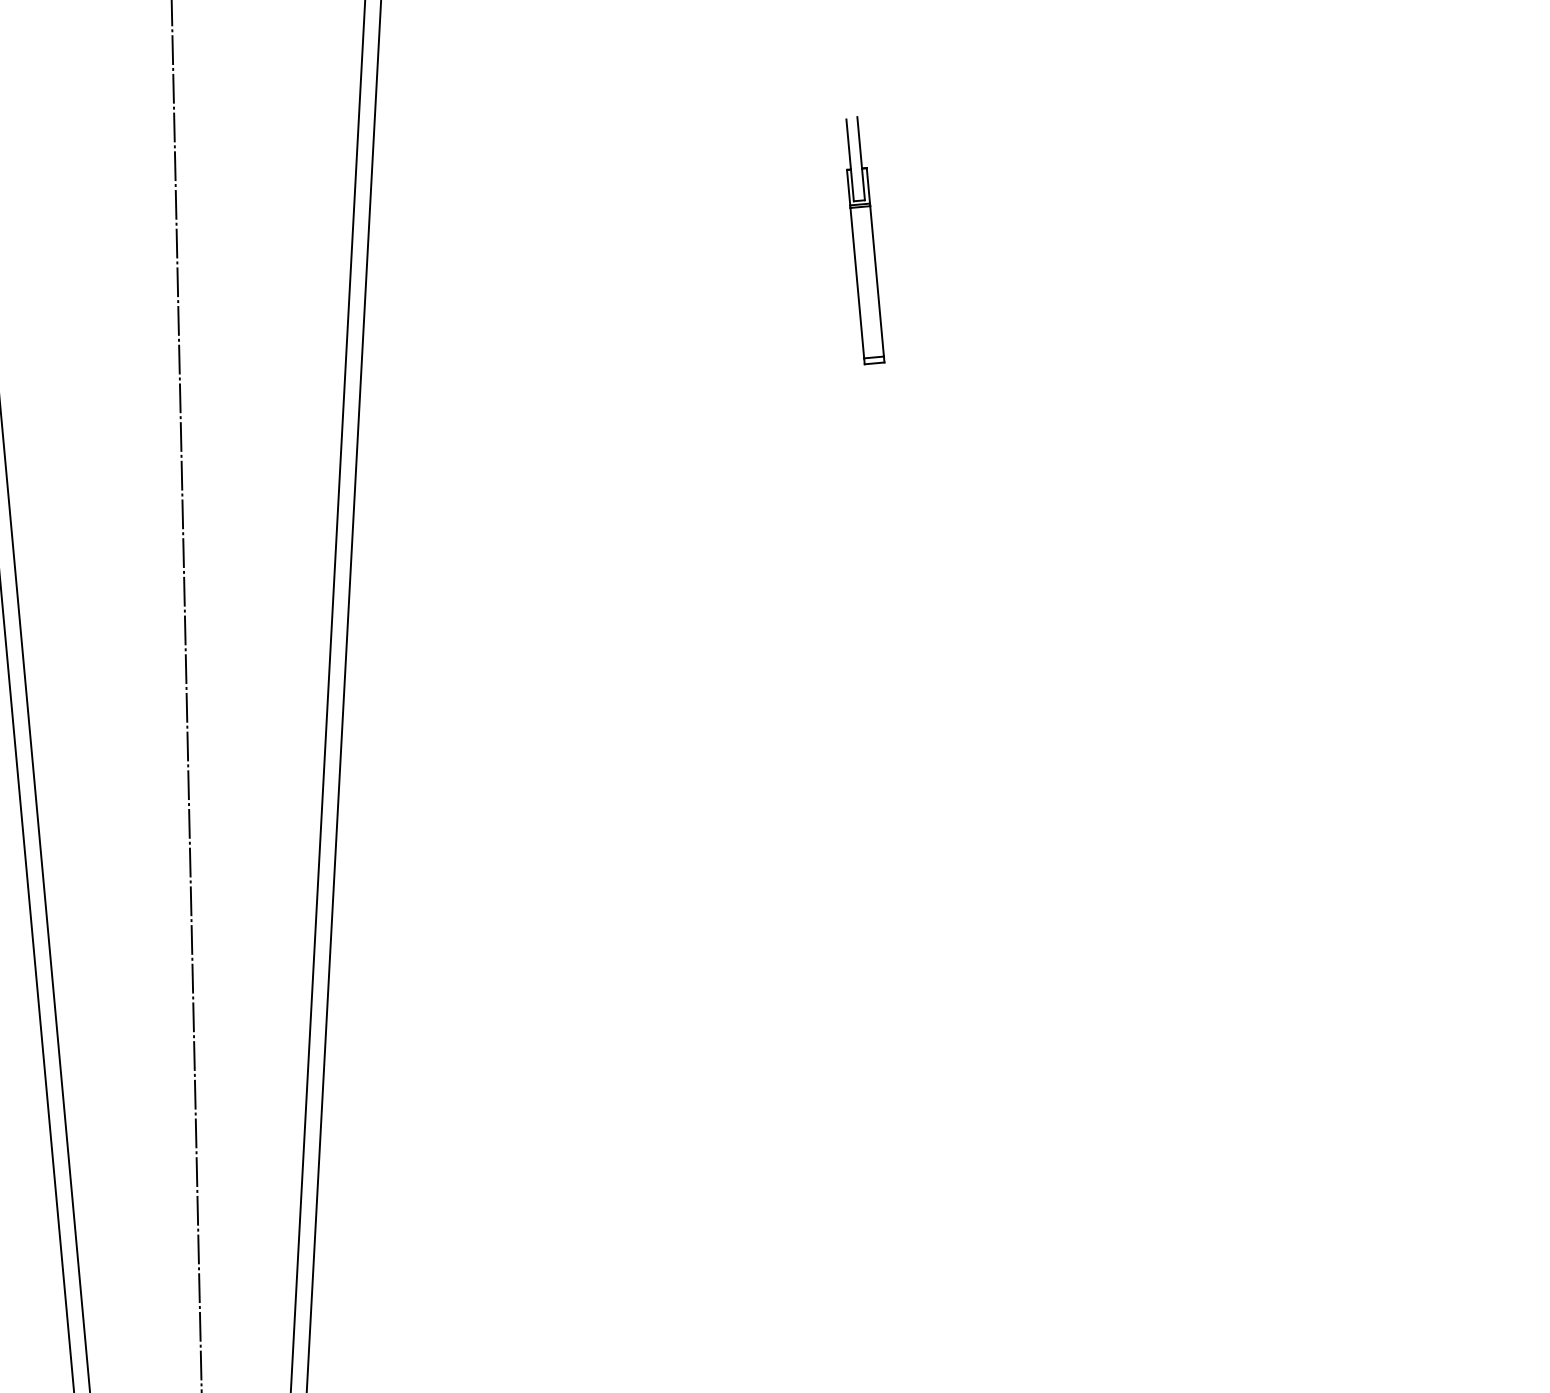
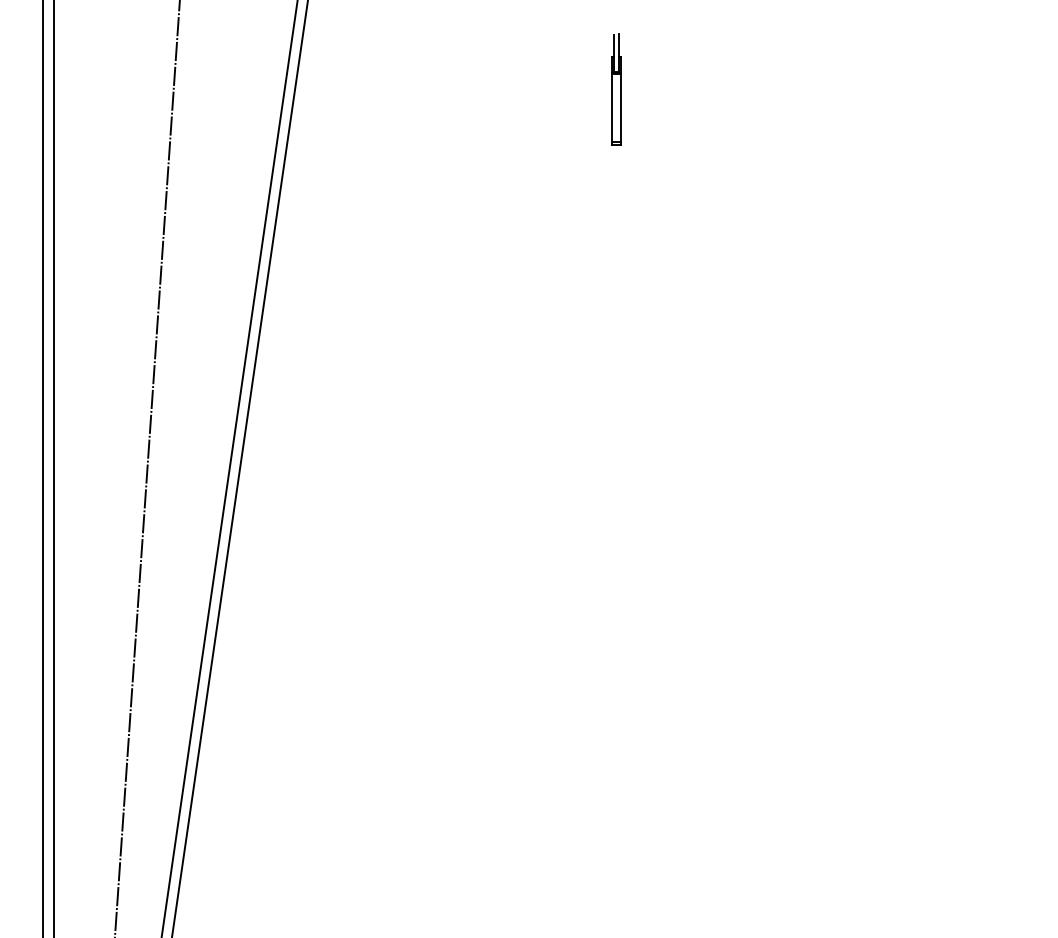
part: (863, 240) -> (616, 89), size x0.7

